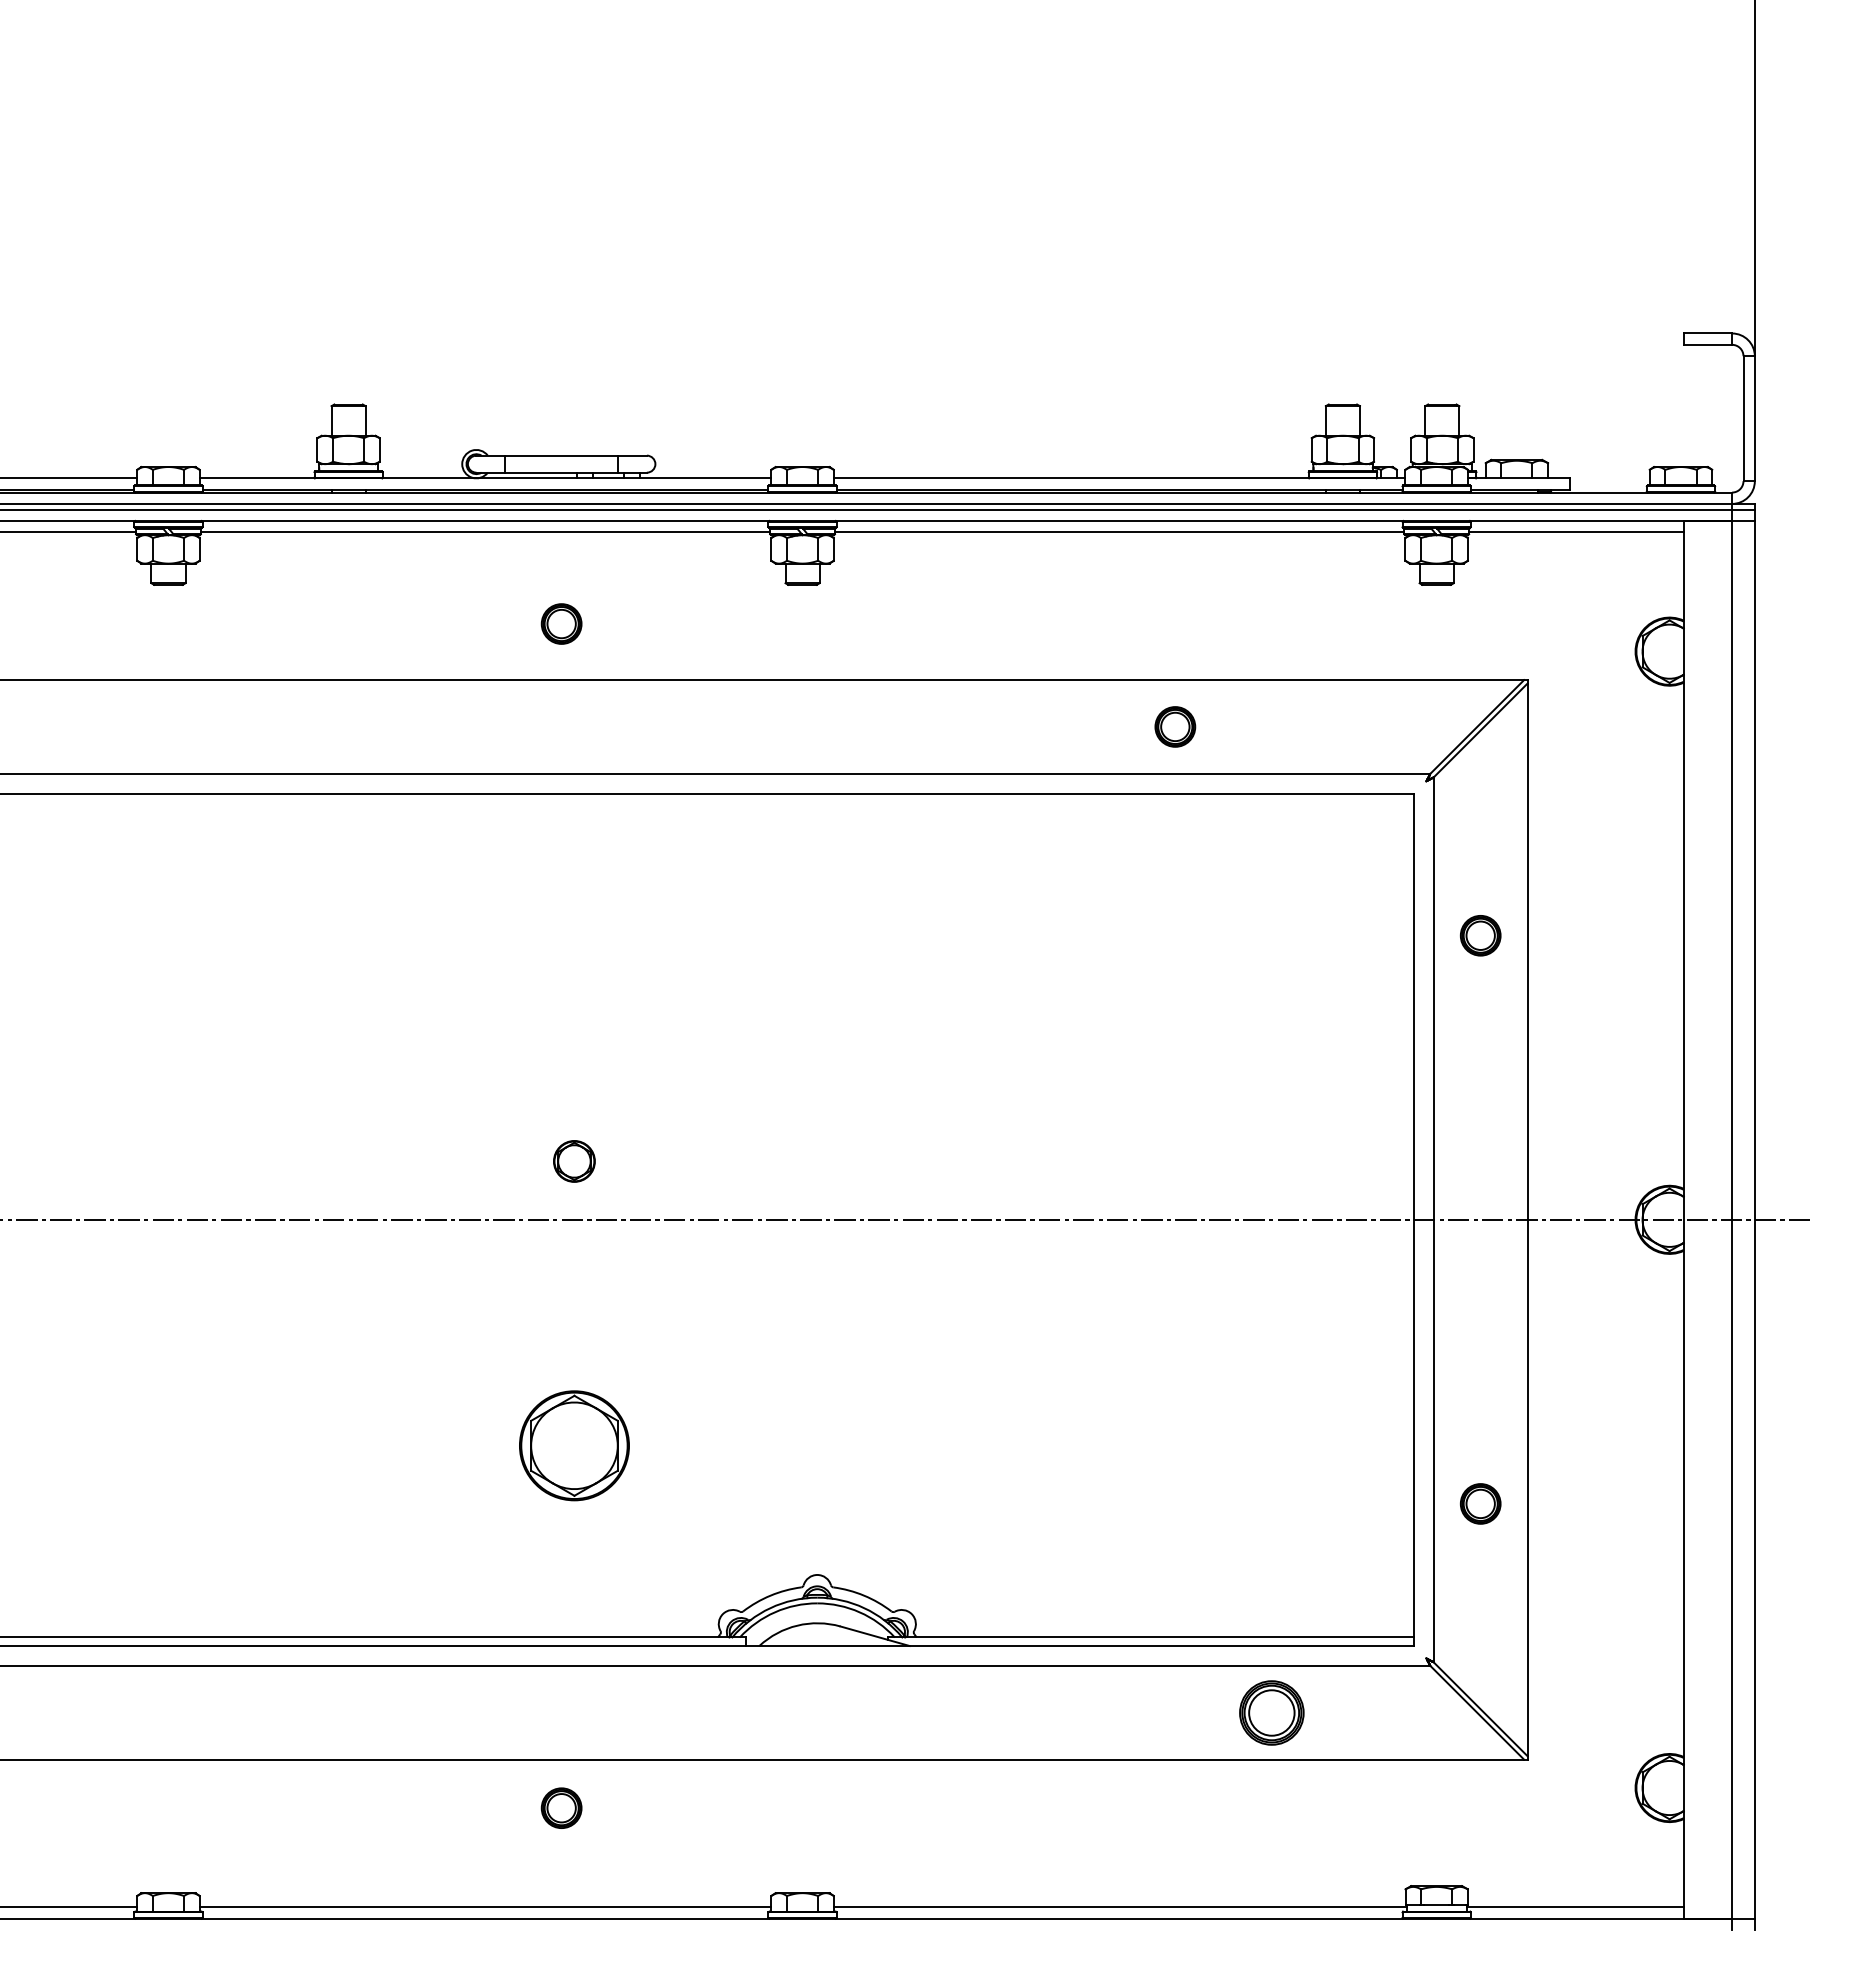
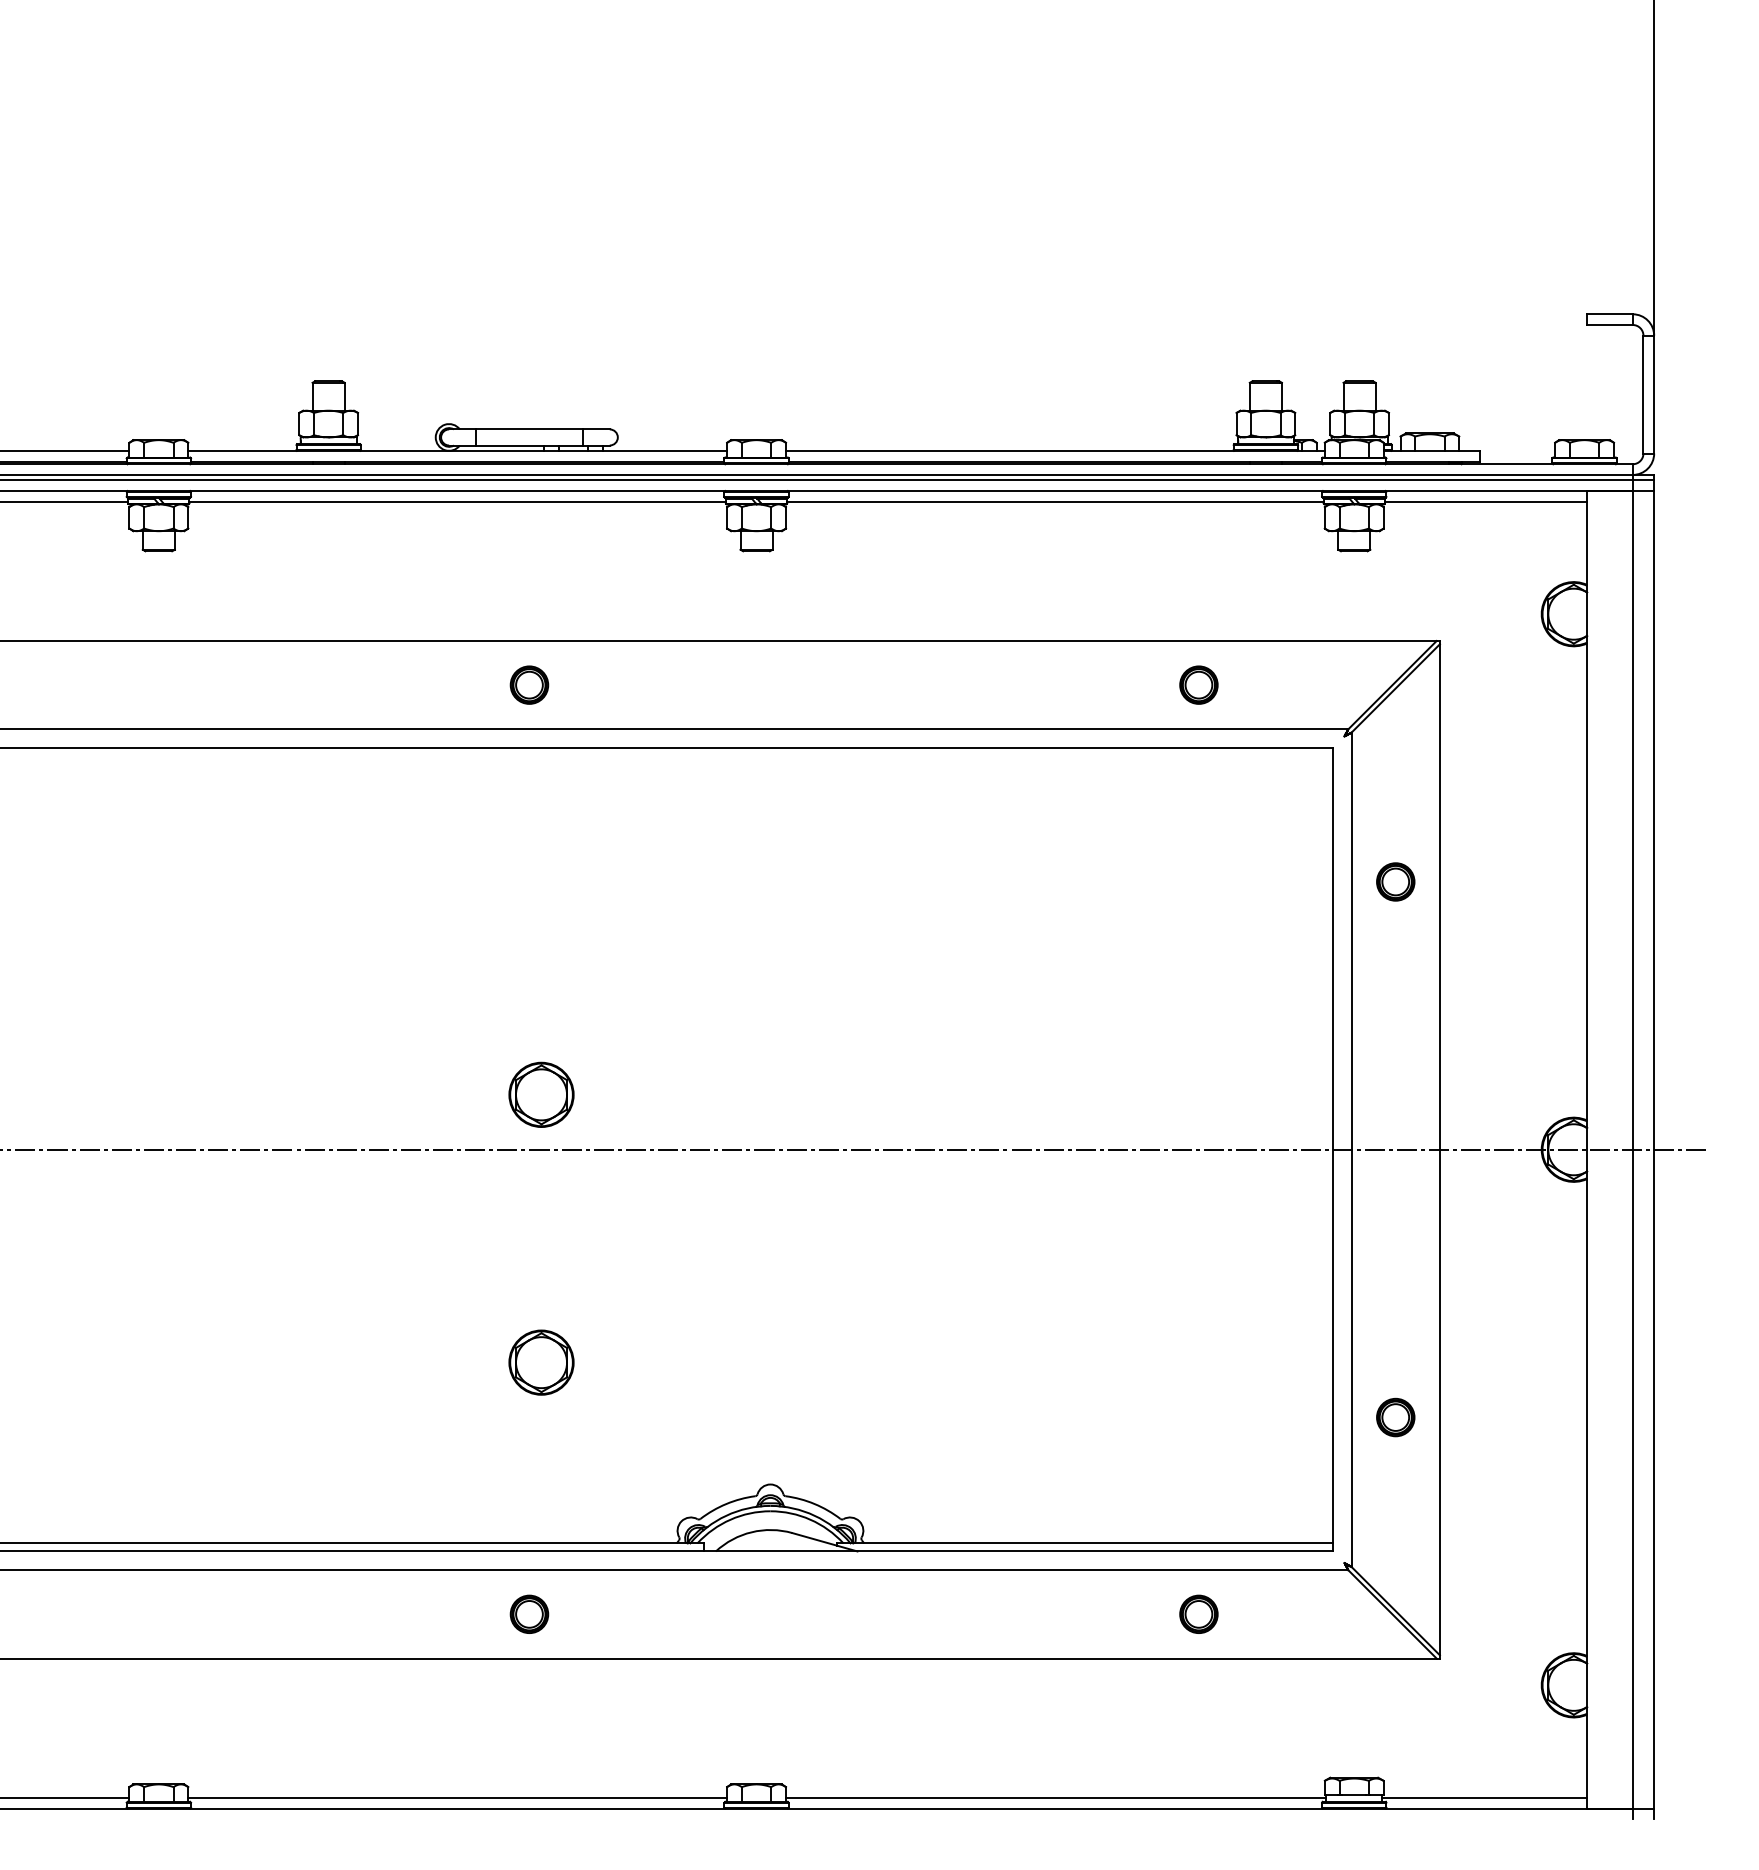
part: (561, 623) -> (529, 684), moved
part: (1174, 726) -> (1198, 684), moved
part: (574, 1161) -> (541, 1094), size x1.67
part: (574, 1445) -> (541, 1362), size x0.62
part: (1271, 1711) -> (1198, 1613), size x0.62
part: (561, 1807) -> (529, 1613), moved

